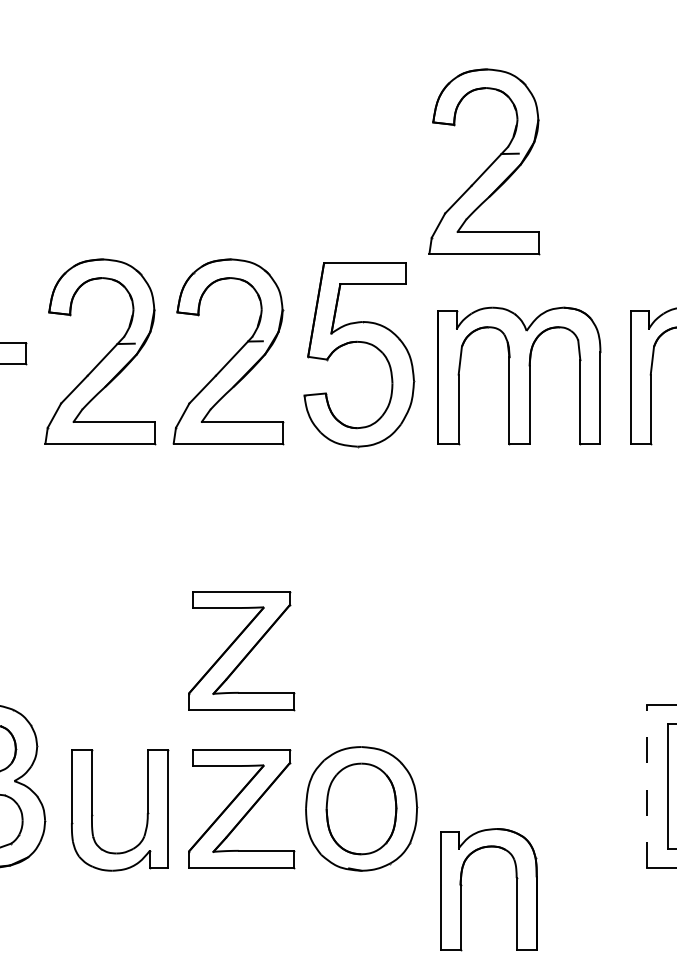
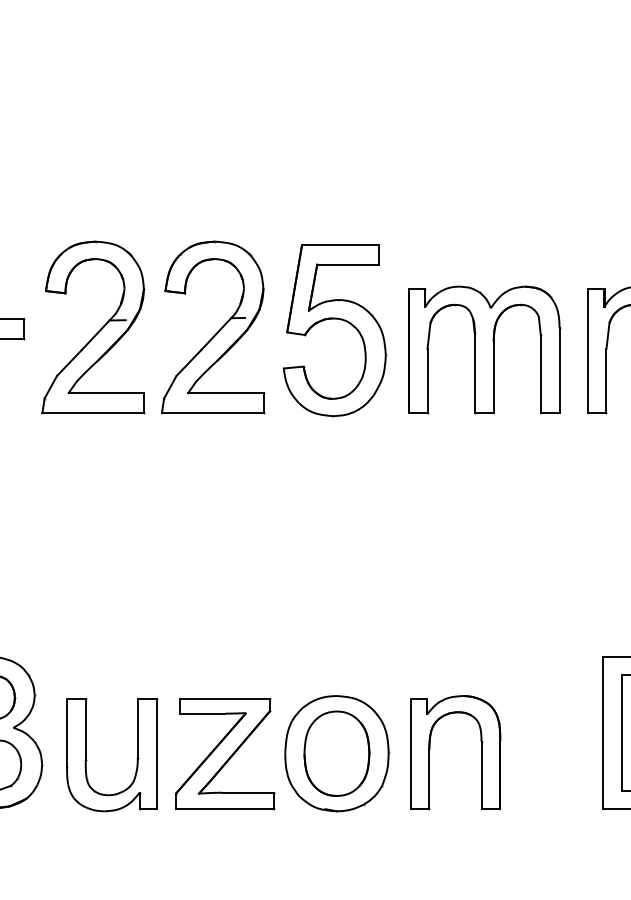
part: (489, 165) -> (456, 154), removed
part: (241, 651) -> (225, 607), removed
line: (646, 786) -> (602, 732), dashed -> solid
part: (462, 885) -> (431, 748), moved

